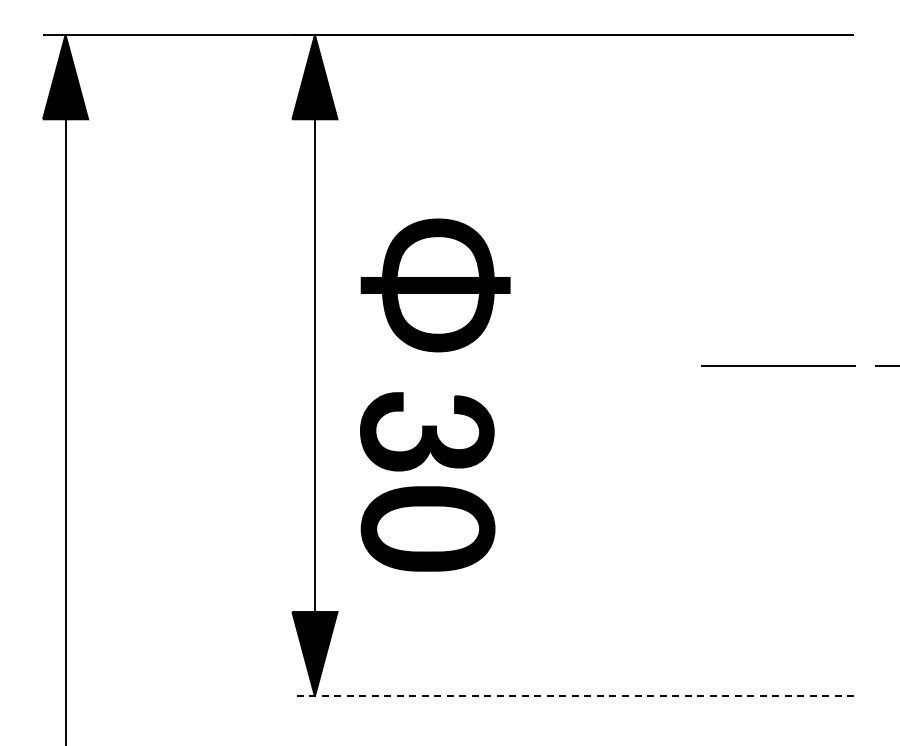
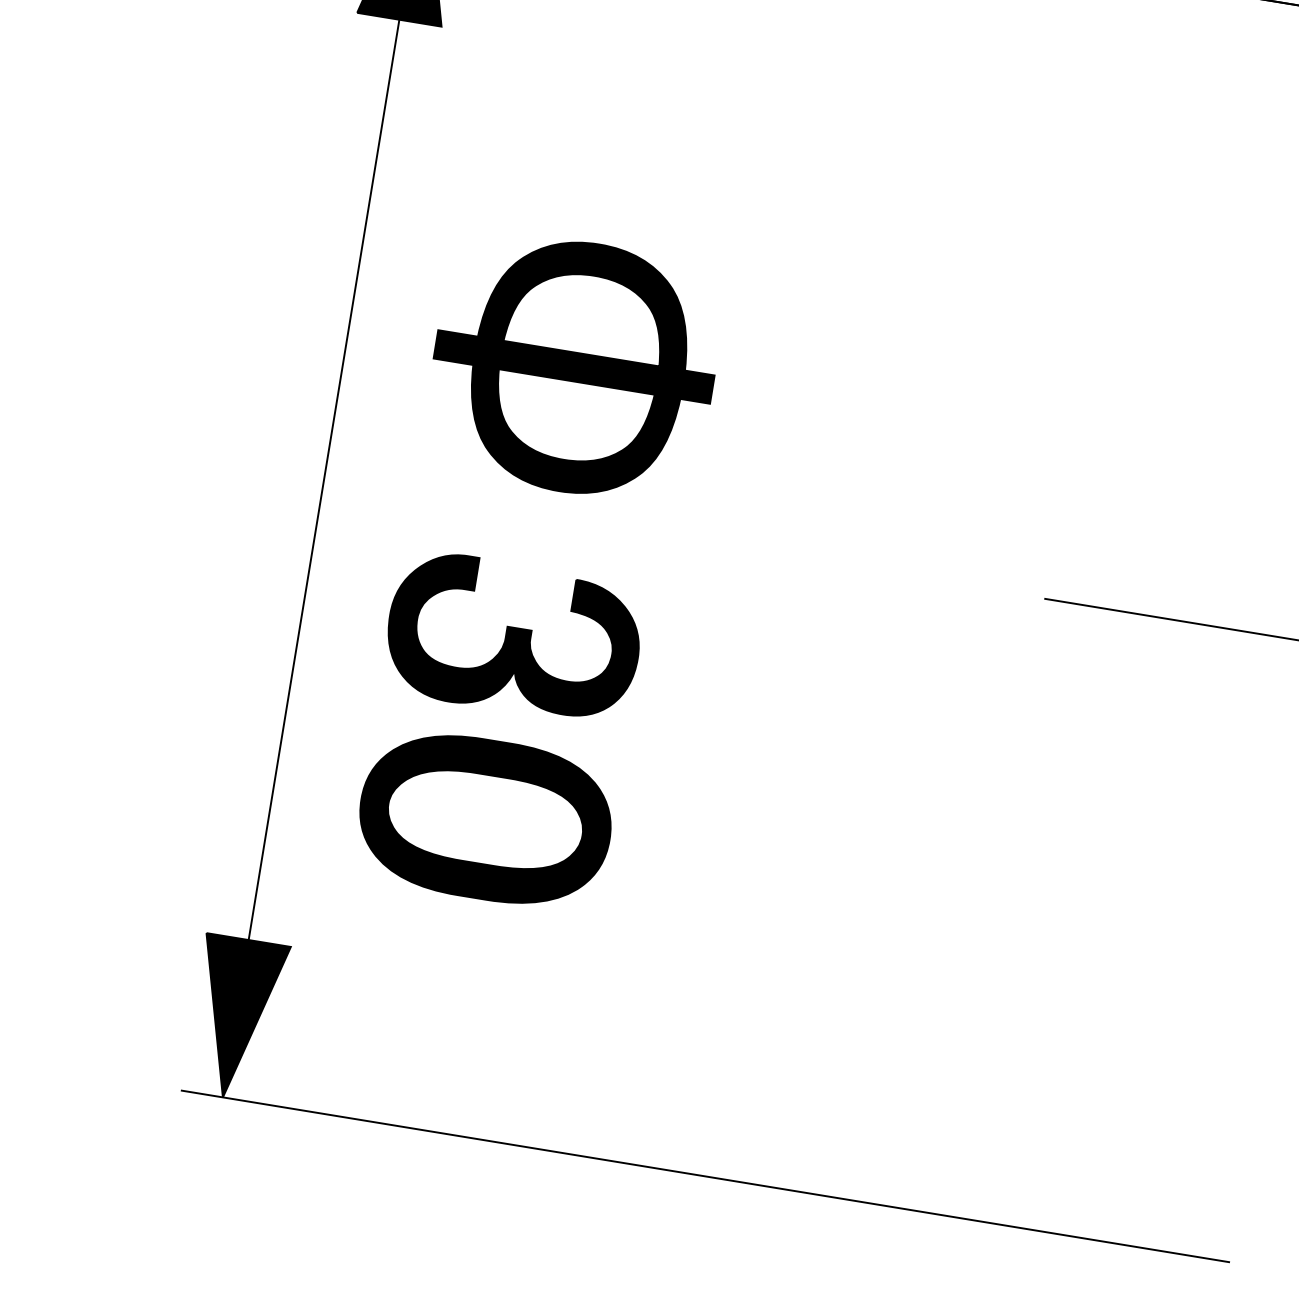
line: (573, 696) -> (705, 1176), dashed -> solid

